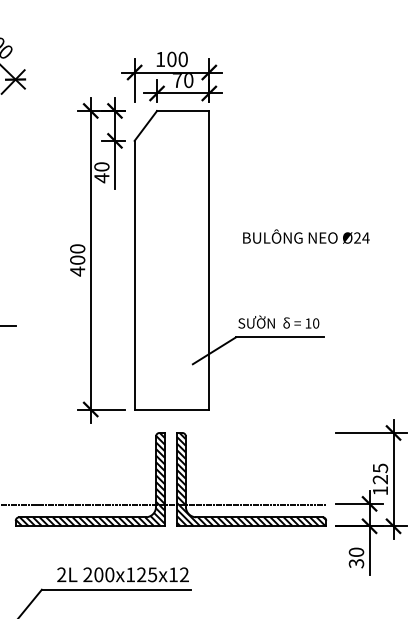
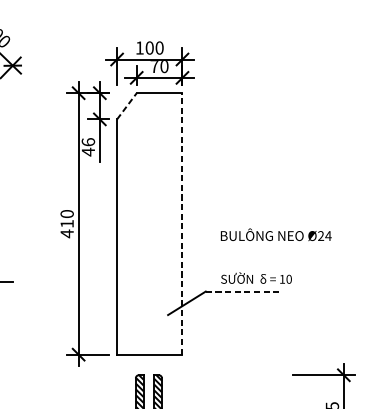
line: (145, 125) -> (126, 105), solid -> dashed
text: (101, 166) -> (88, 141), 40 -> 46
text: (306, 236) -> (276, 234), moved
text: (77, 259) -> (67, 223), 400 -> 410
line: (209, 259) -> (182, 223), solid -> dashed
text: (278, 321) -> (256, 277), moved
line: (280, 337) -> (244, 291), solid -> dashed

